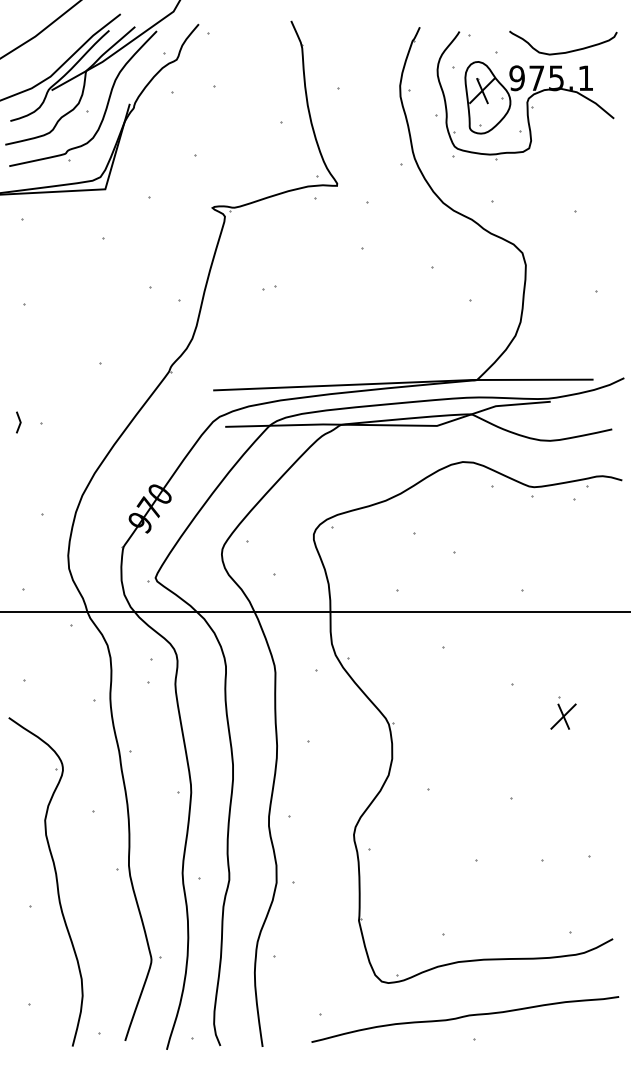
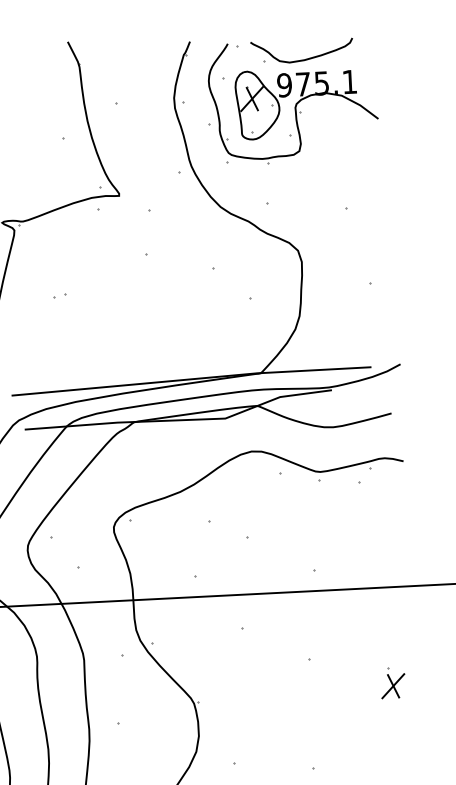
curve: (565, 51) -> (304, 58), moved
part: (563, 712) -> (393, 682), moved

